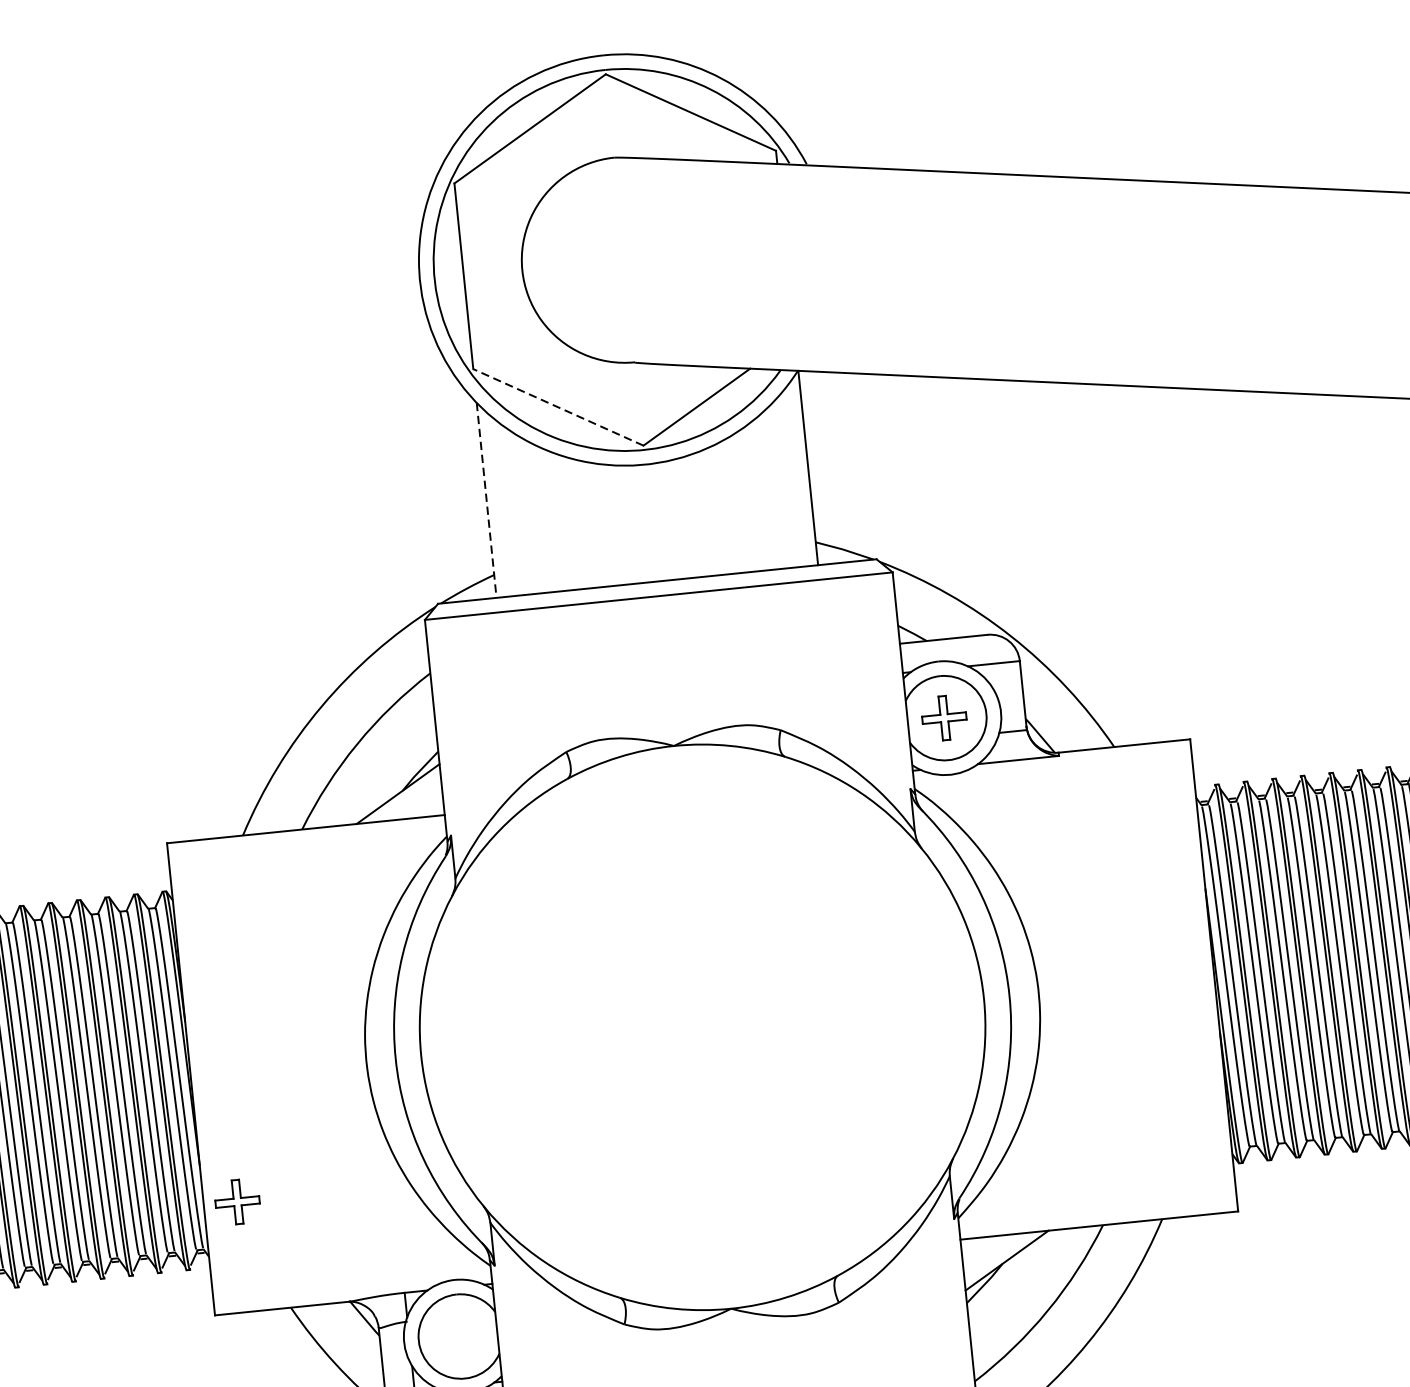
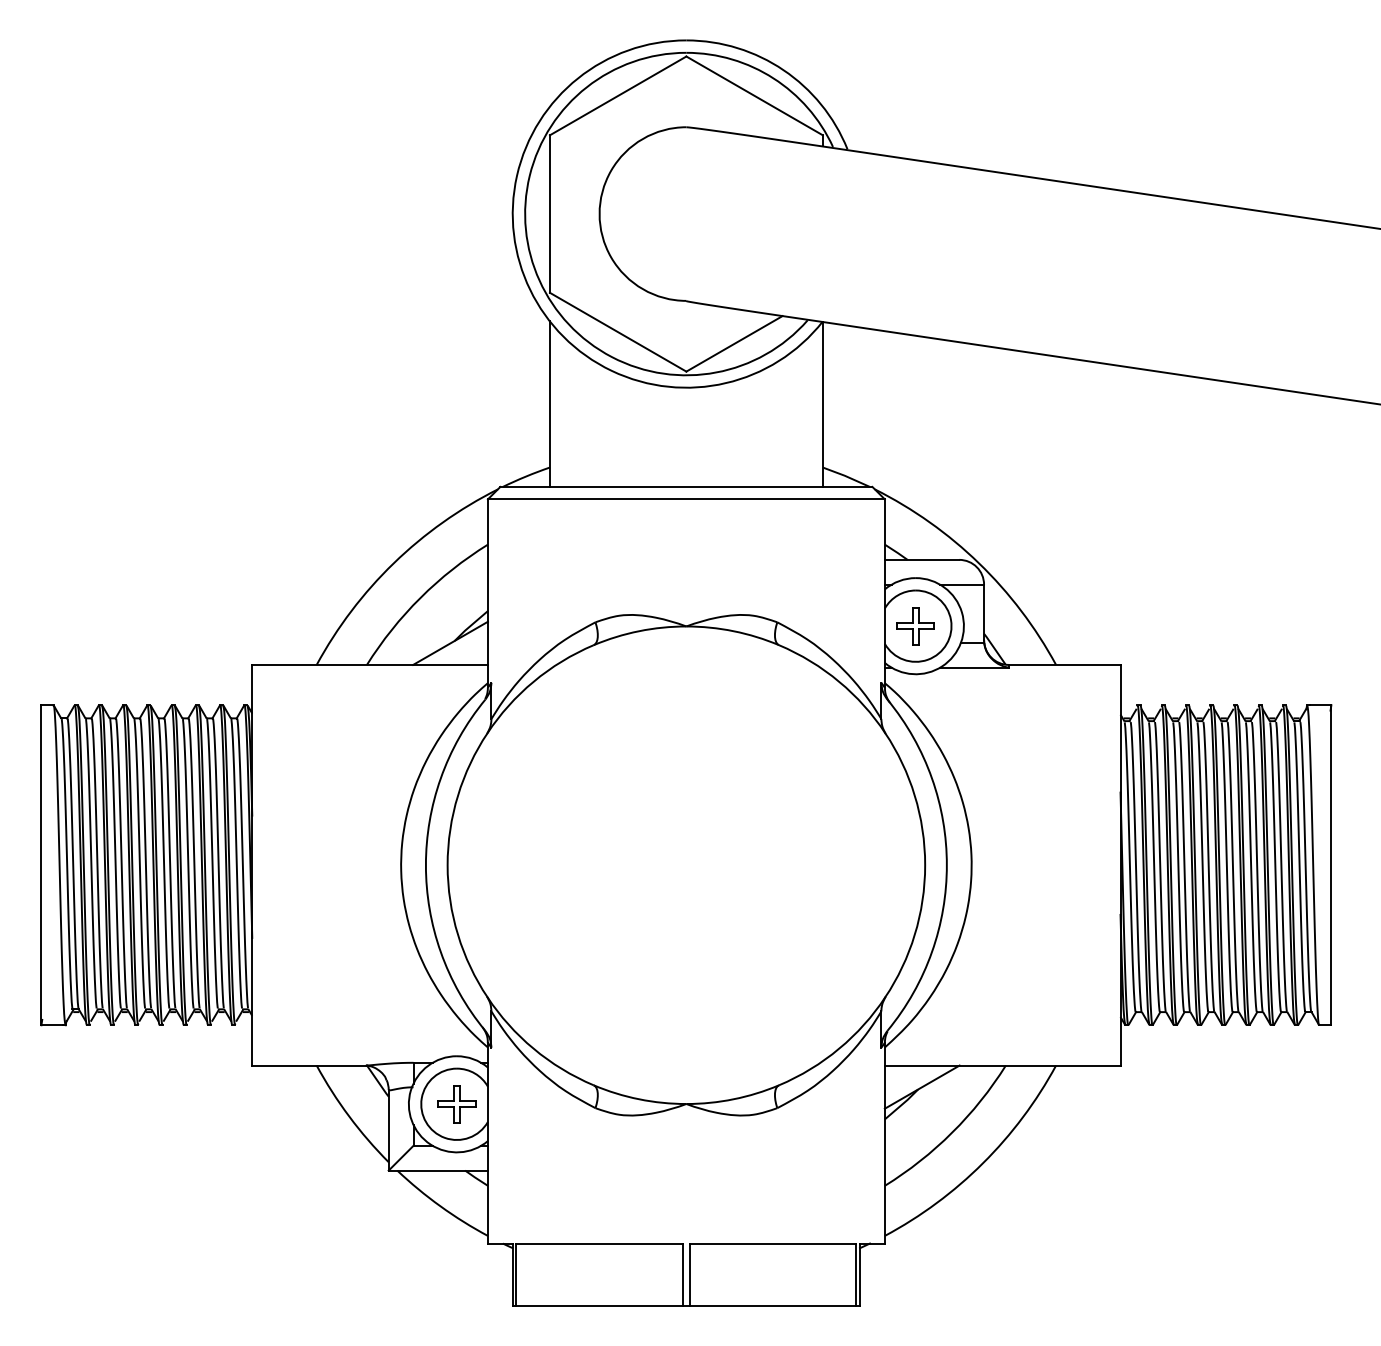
line: (558, 407) -> (618, 332), dashed -> solid
line: (486, 500) -> (549, 404), dashed -> solid
part: (237, 1202) -> (456, 1104), moved

